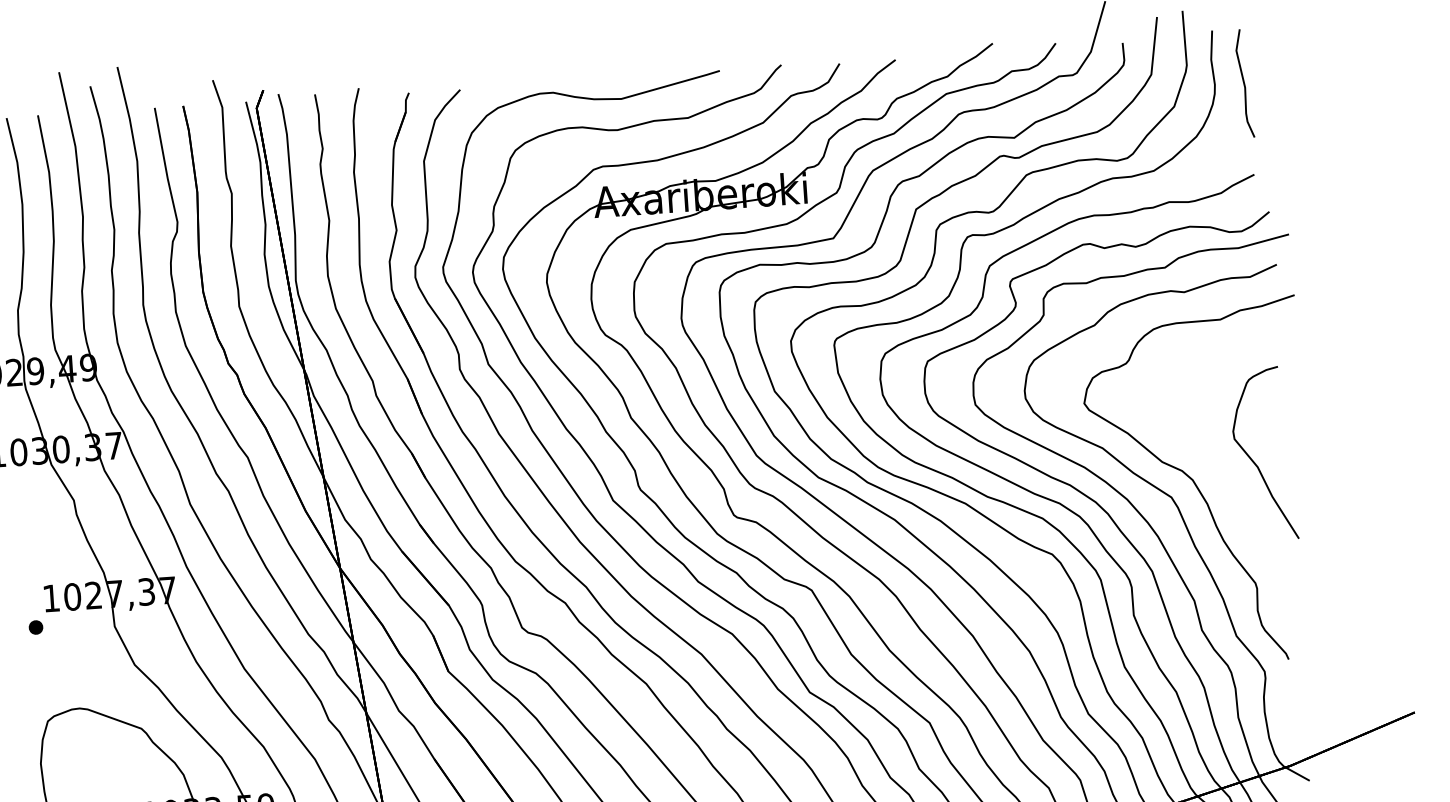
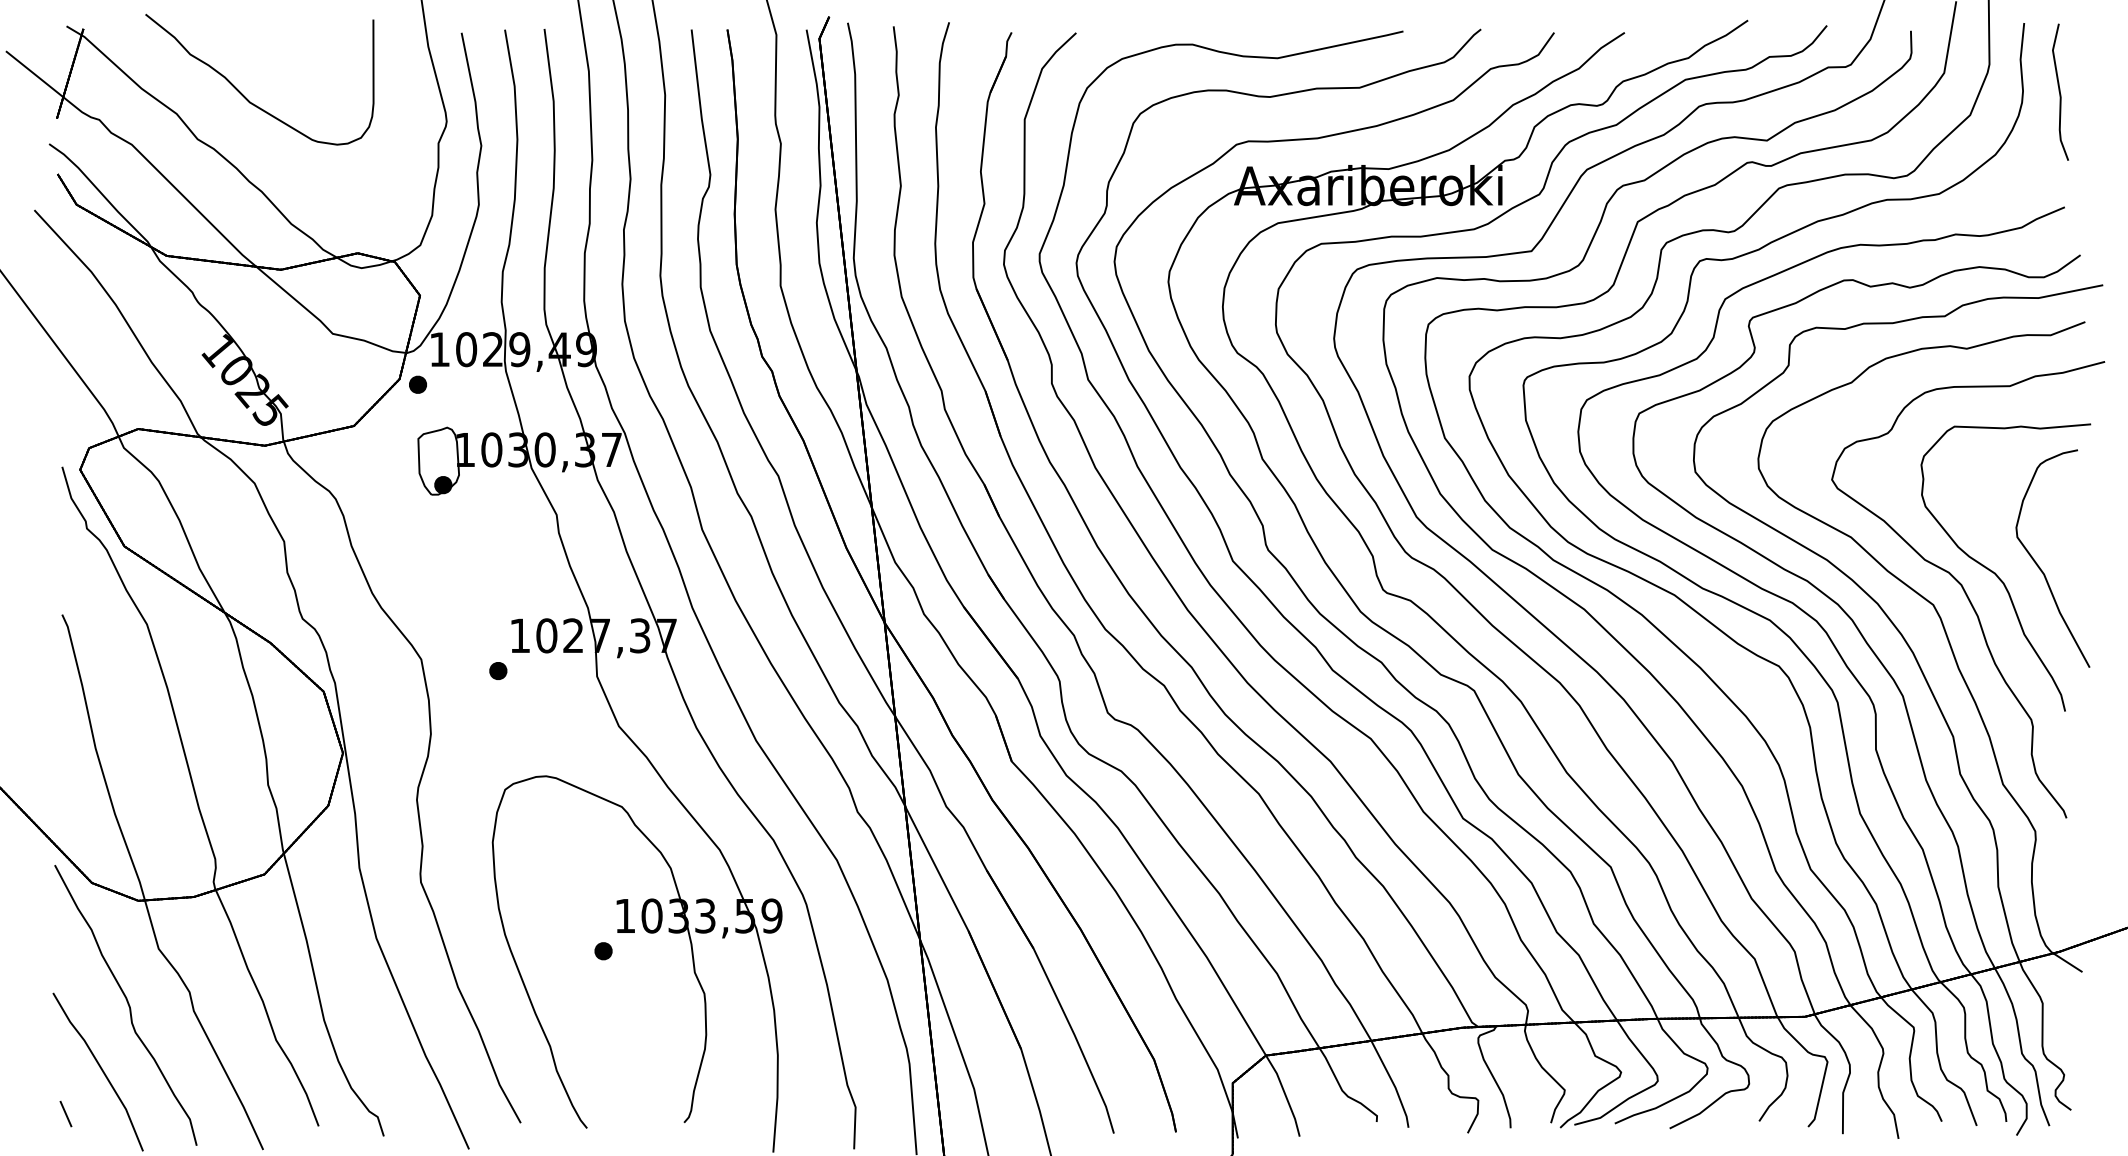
curve: (1220, 469) -> (1997, 574), added

